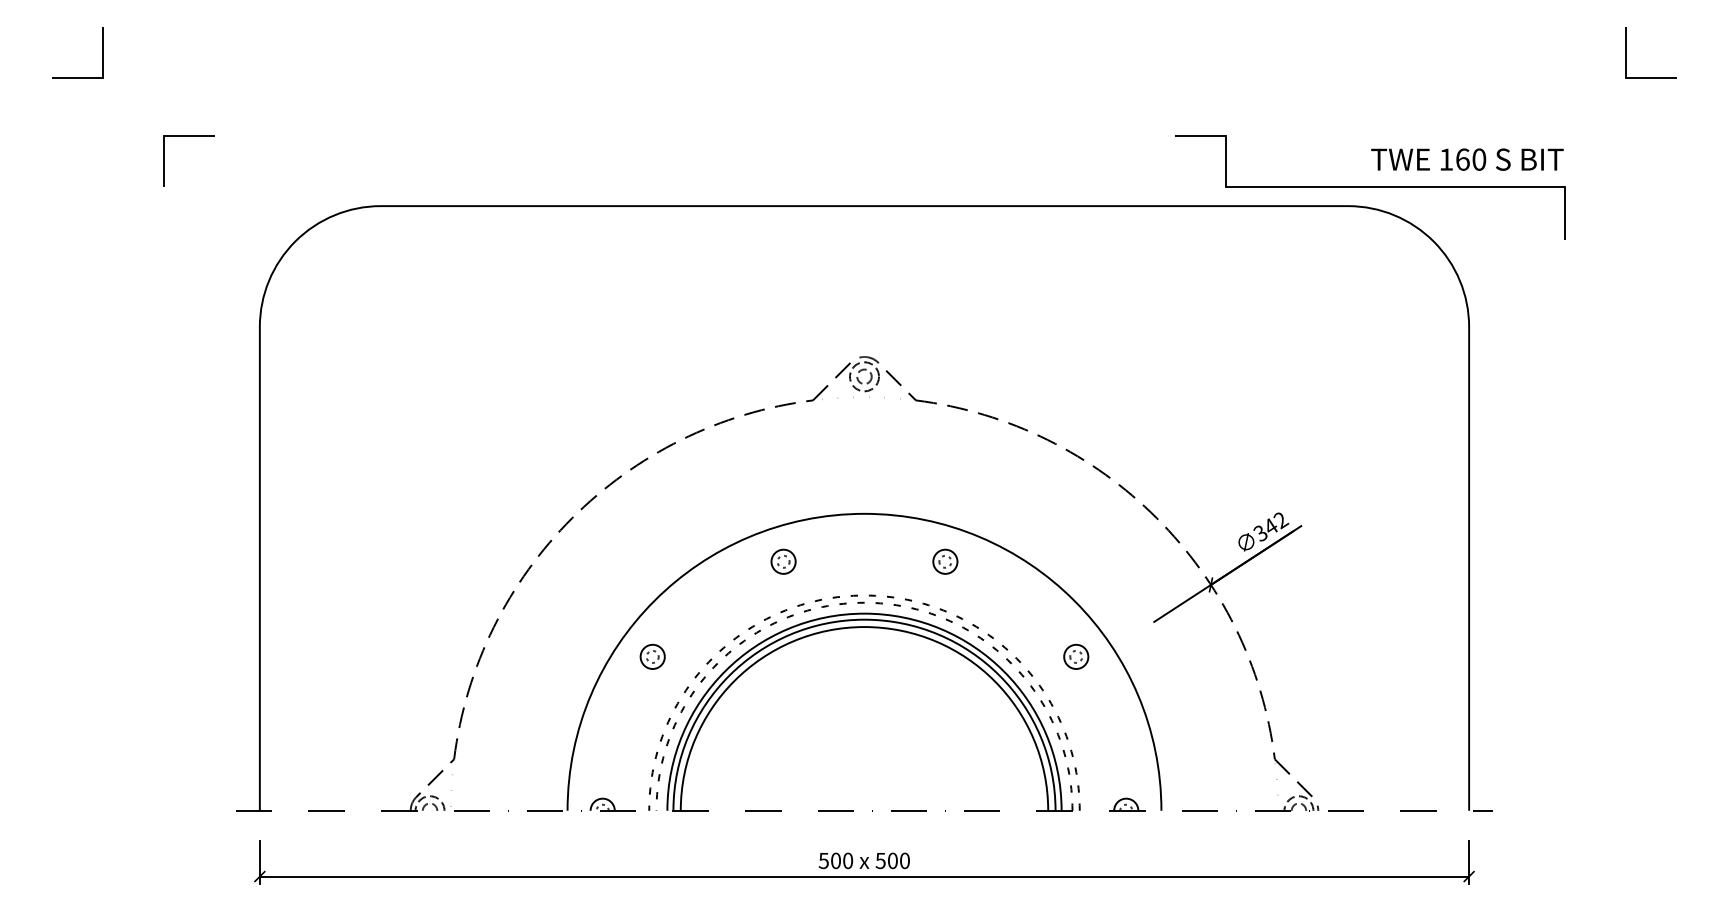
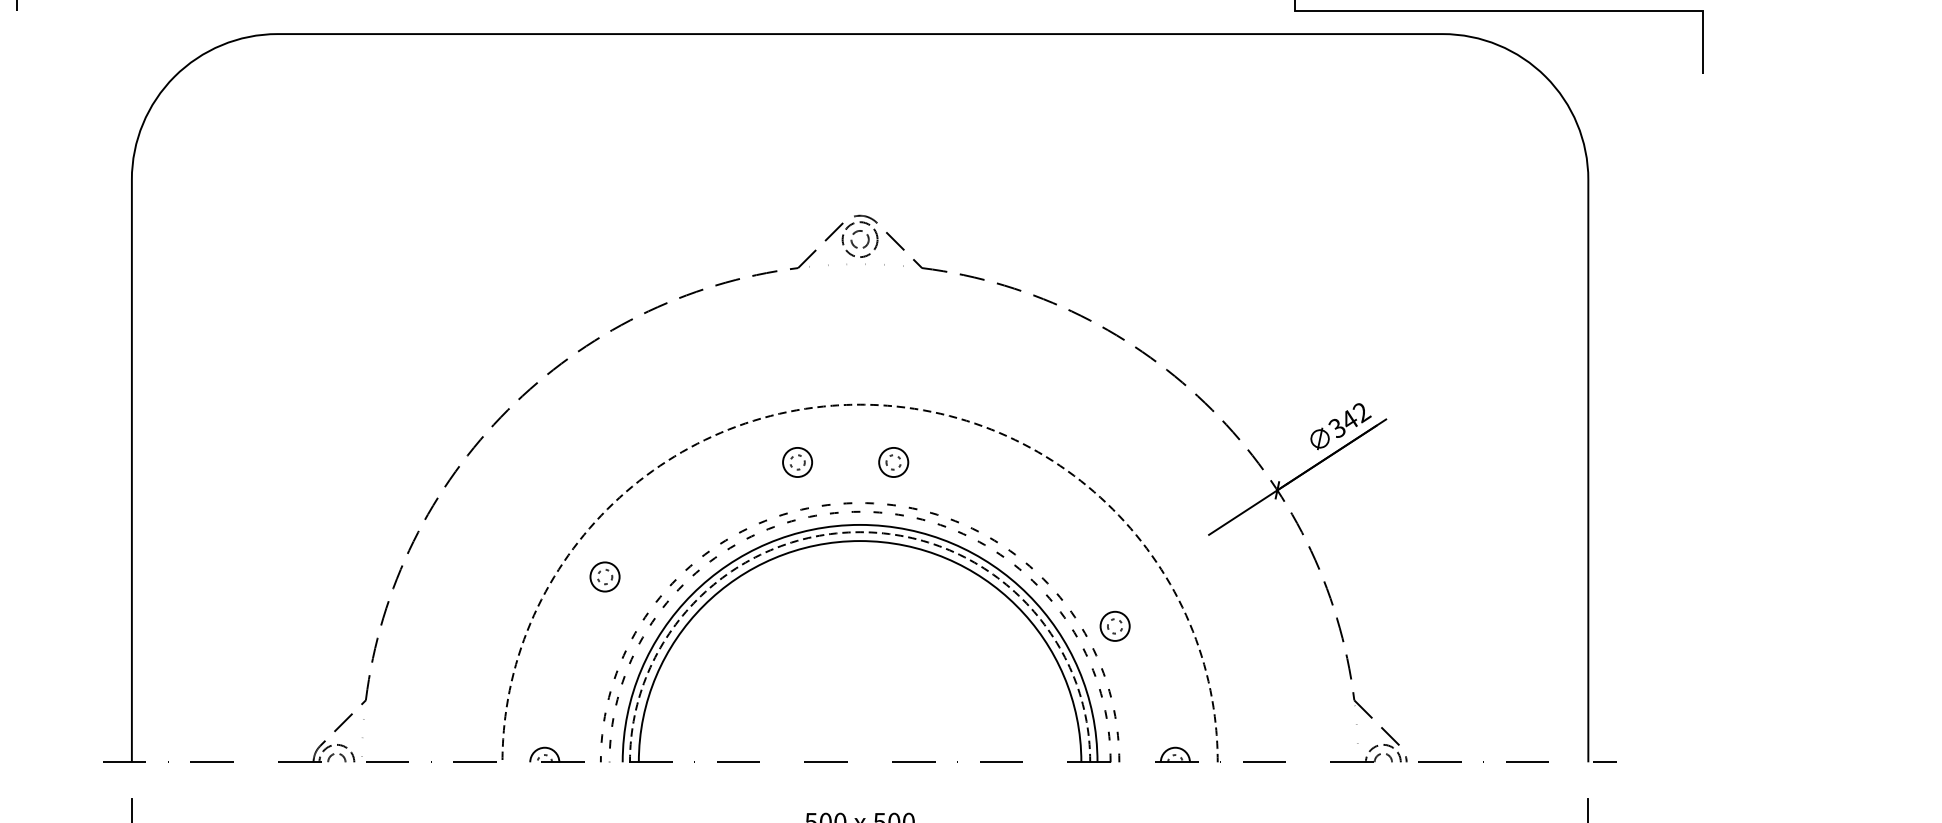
arc: (864, 513) -> (860, 404), solid -> dashed
part: (783, 561) -> (797, 462), moved
part: (945, 561) -> (893, 462), moved
arc: (864, 619) -> (860, 531), solid -> dashed
part: (1076, 656) -> (1115, 625), moved

